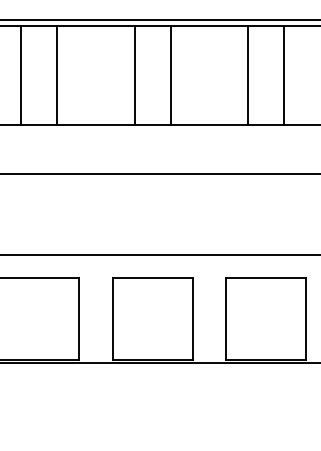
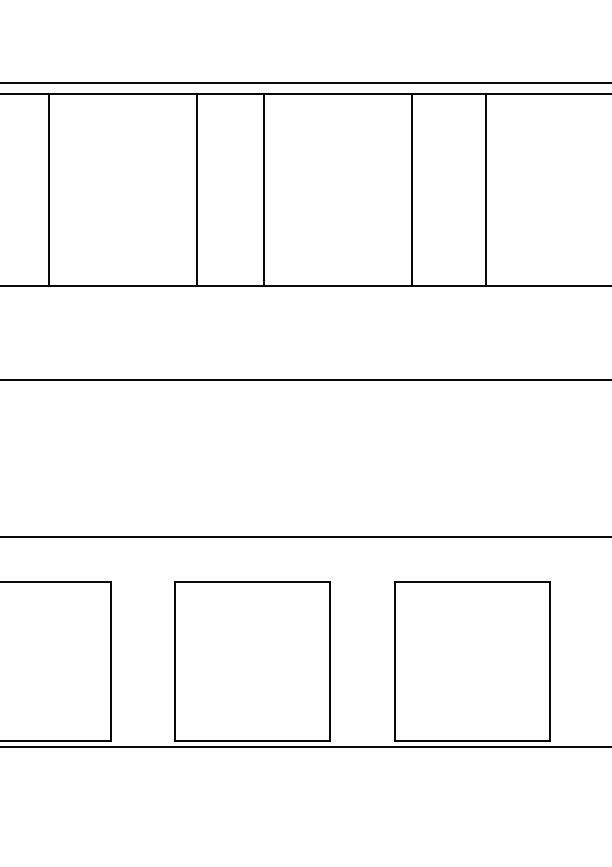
line: (57, 75) -> (48, 189), moved
line: (134, 75) -> (195, 189), moved
line: (170, 75) -> (263, 189), moved
line: (248, 75) -> (412, 189), moved
line: (284, 75) -> (486, 189), moved

